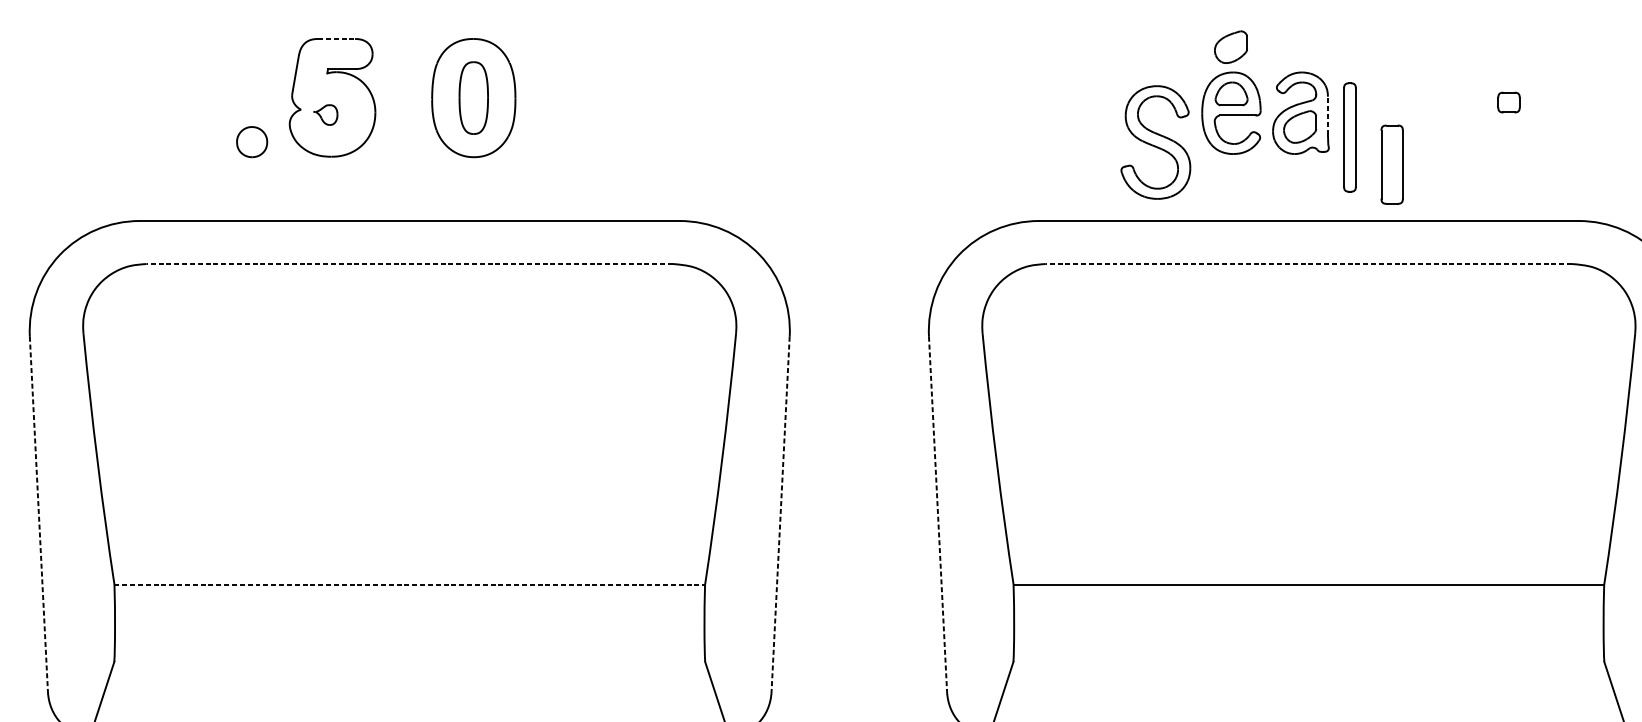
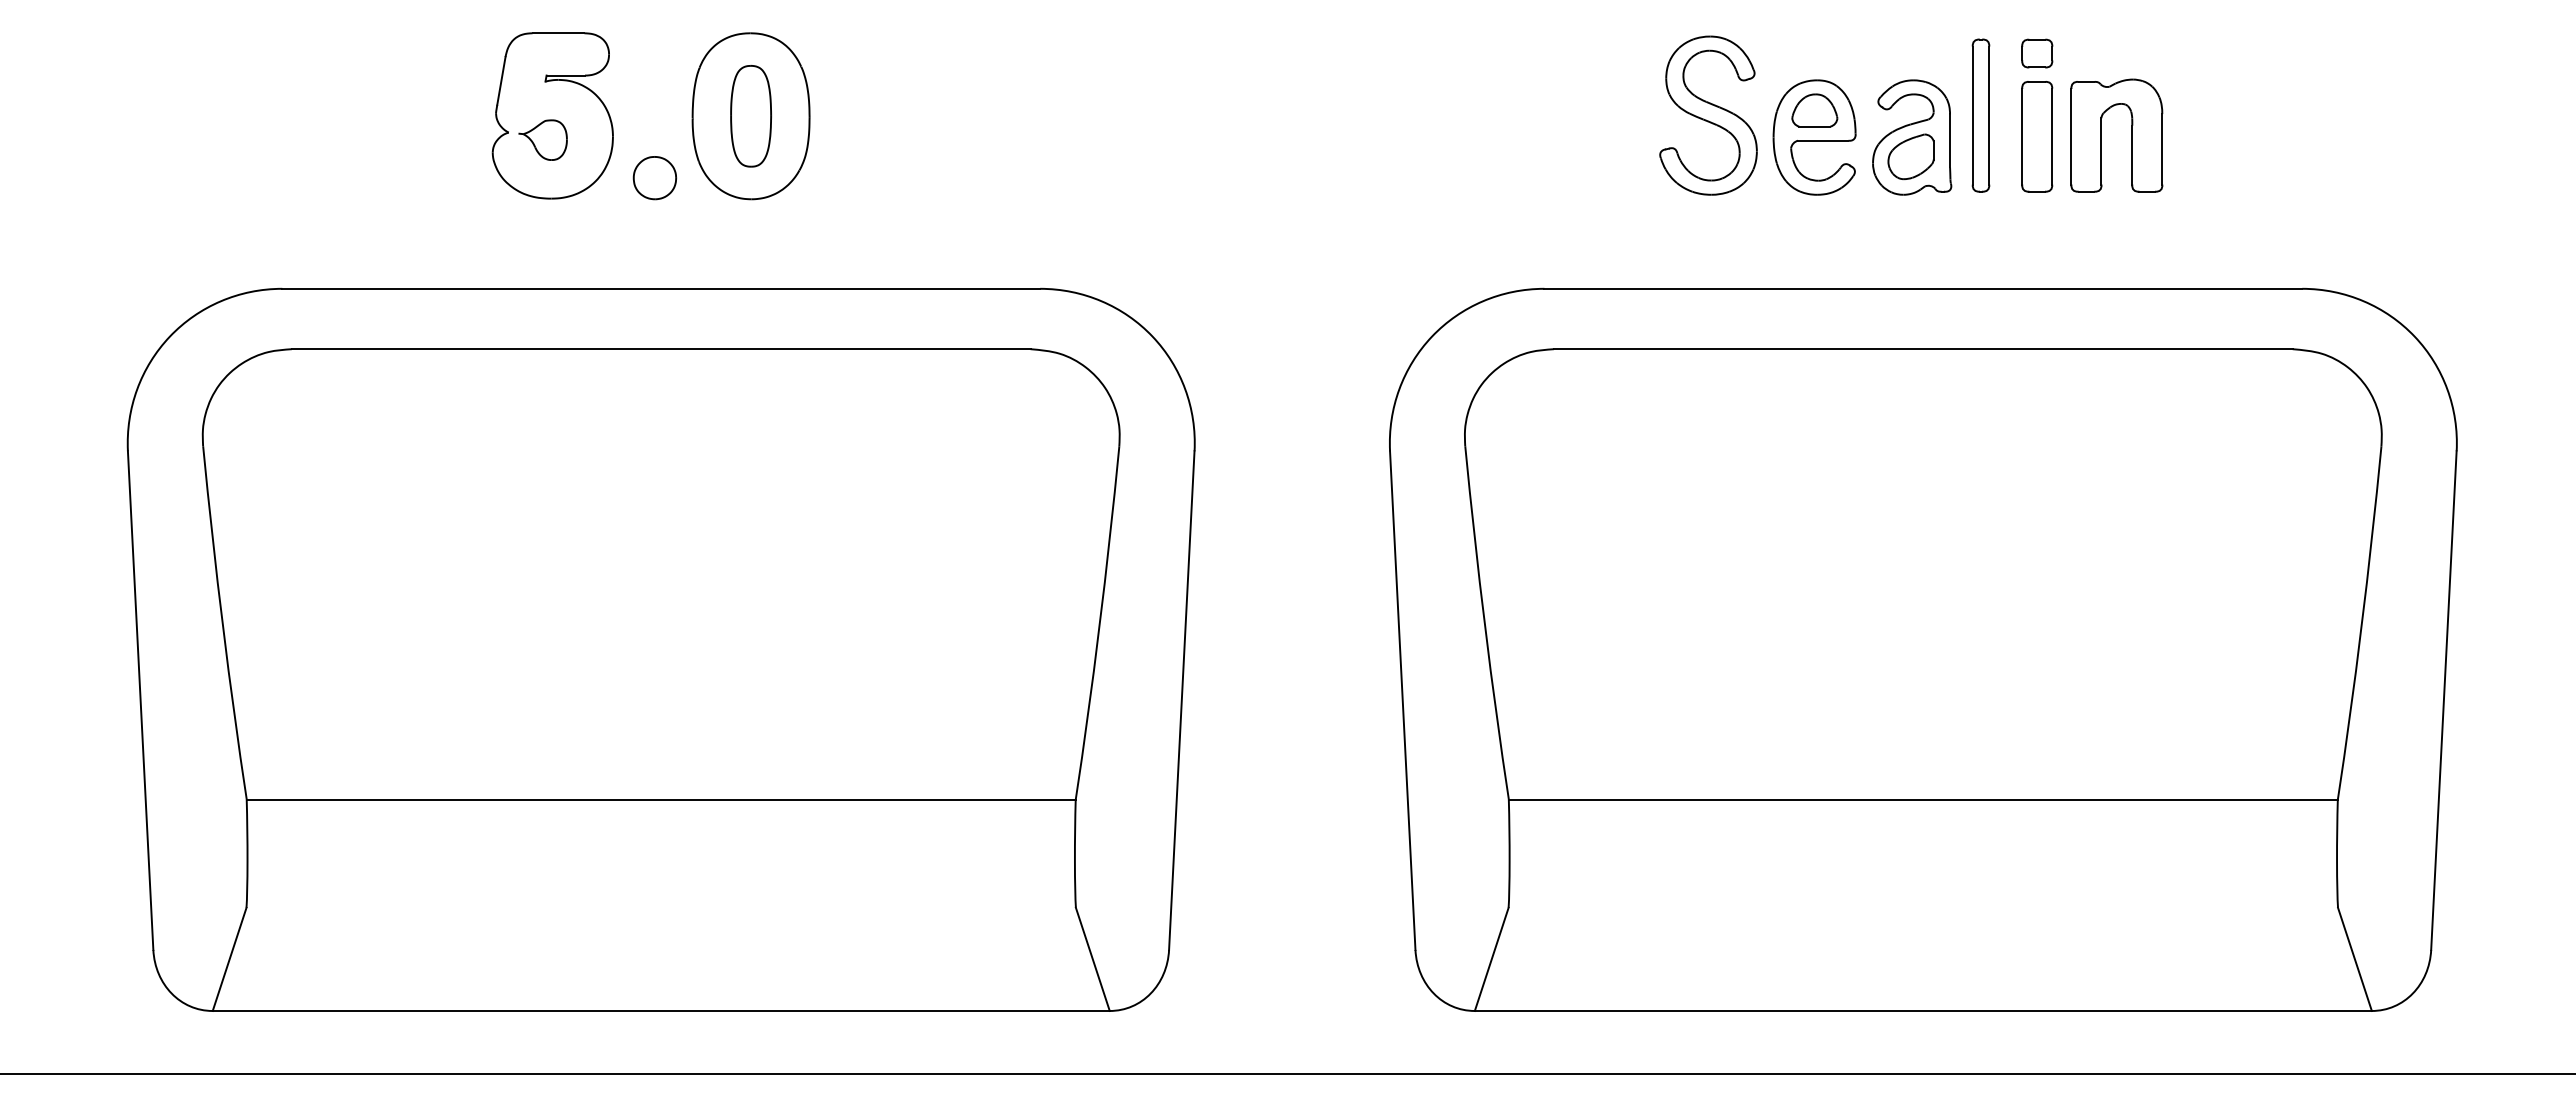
line: (336, 39) -> (558, 33), dashed -> solid
part: (1230, 46) -> (1813, 44), removed
part: (1509, 102) -> (2037, 53), moved
part: (1435, 111) -> (2101, 135), added
part: (325, 114) -> (542, 139), size x1.43
line: (1328, 115) -> (1950, 140), dashed -> solid
part: (1349, 137) -> (1980, 115), moved
part: (251, 142) -> (654, 178), moved
part: (1155, 142) -> (1708, 115), moved
part: (1392, 164) -> (2037, 136), moved
line: (409, 264) -> (660, 349), dashed -> solid
line: (1308, 264) -> (1922, 349), dashed -> solid
line: (38, 514) -> (140, 700), dashed -> solid
line: (780, 514) -> (1181, 700), dashed -> solid
line: (937, 514) -> (1402, 700), dashed -> solid
line: (409, 584) -> (661, 799), dashed -> solid

